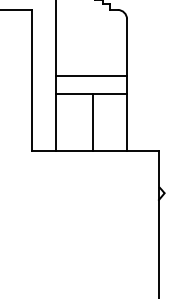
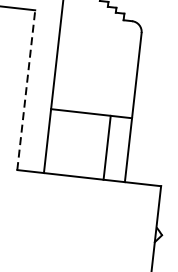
line: (91, 75) -> (94, 92), removed
line: (32, 79) -> (26, 89), solid -> dashed
line: (93, 122) -> (107, 147), moved

